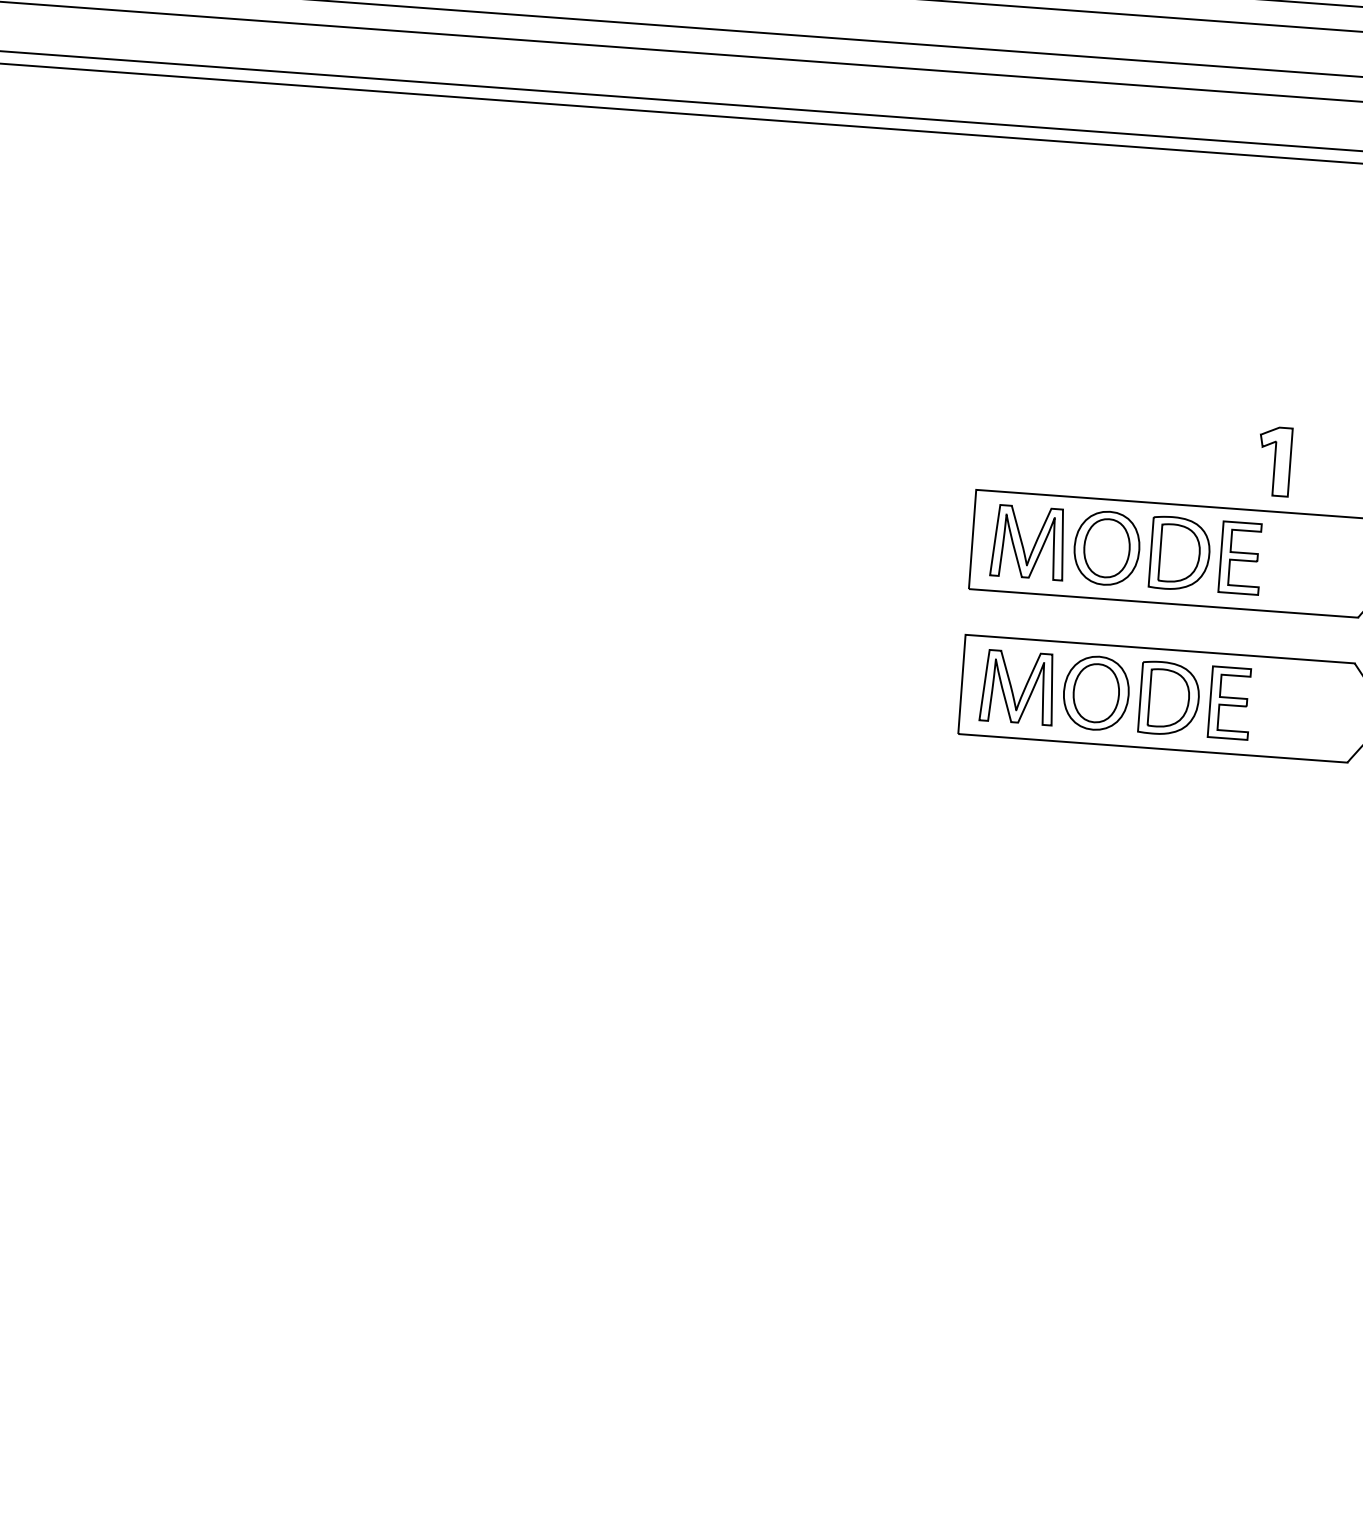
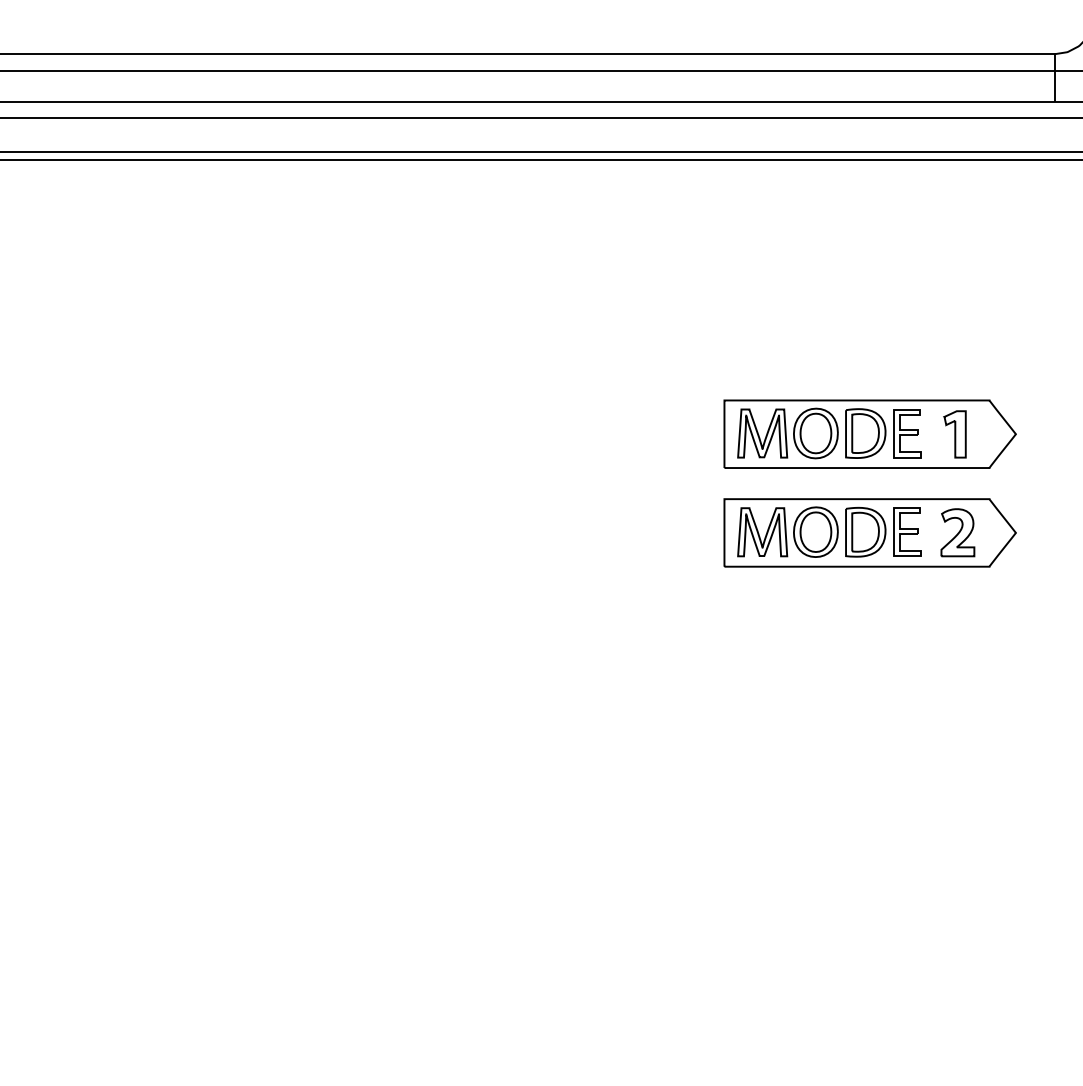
part: (1273, 461) -> (954, 434), moved
part: (1304, 708) -> (957, 532), added

